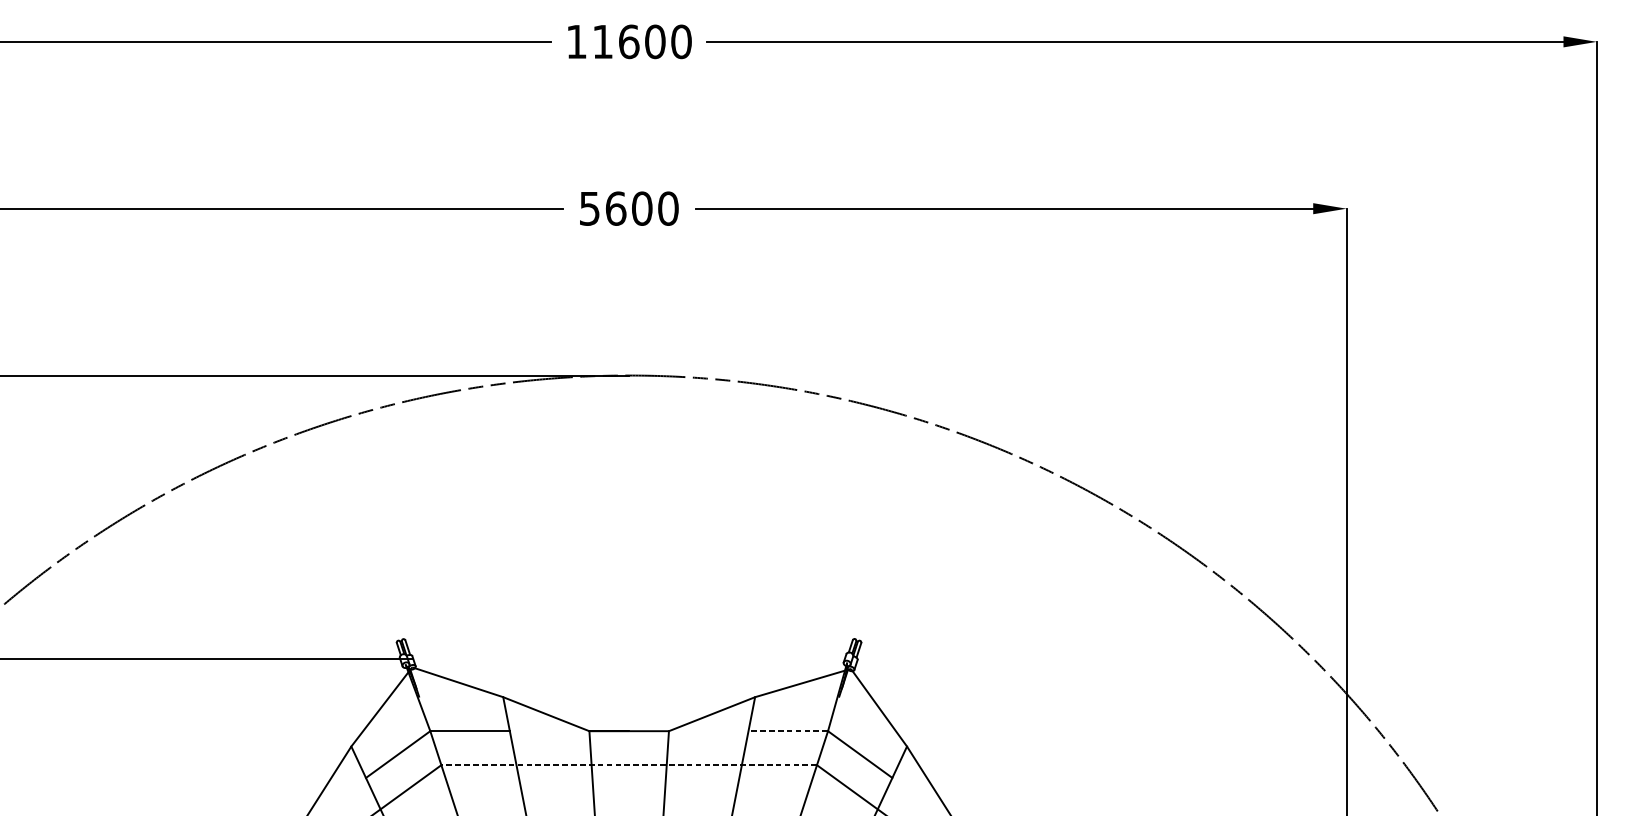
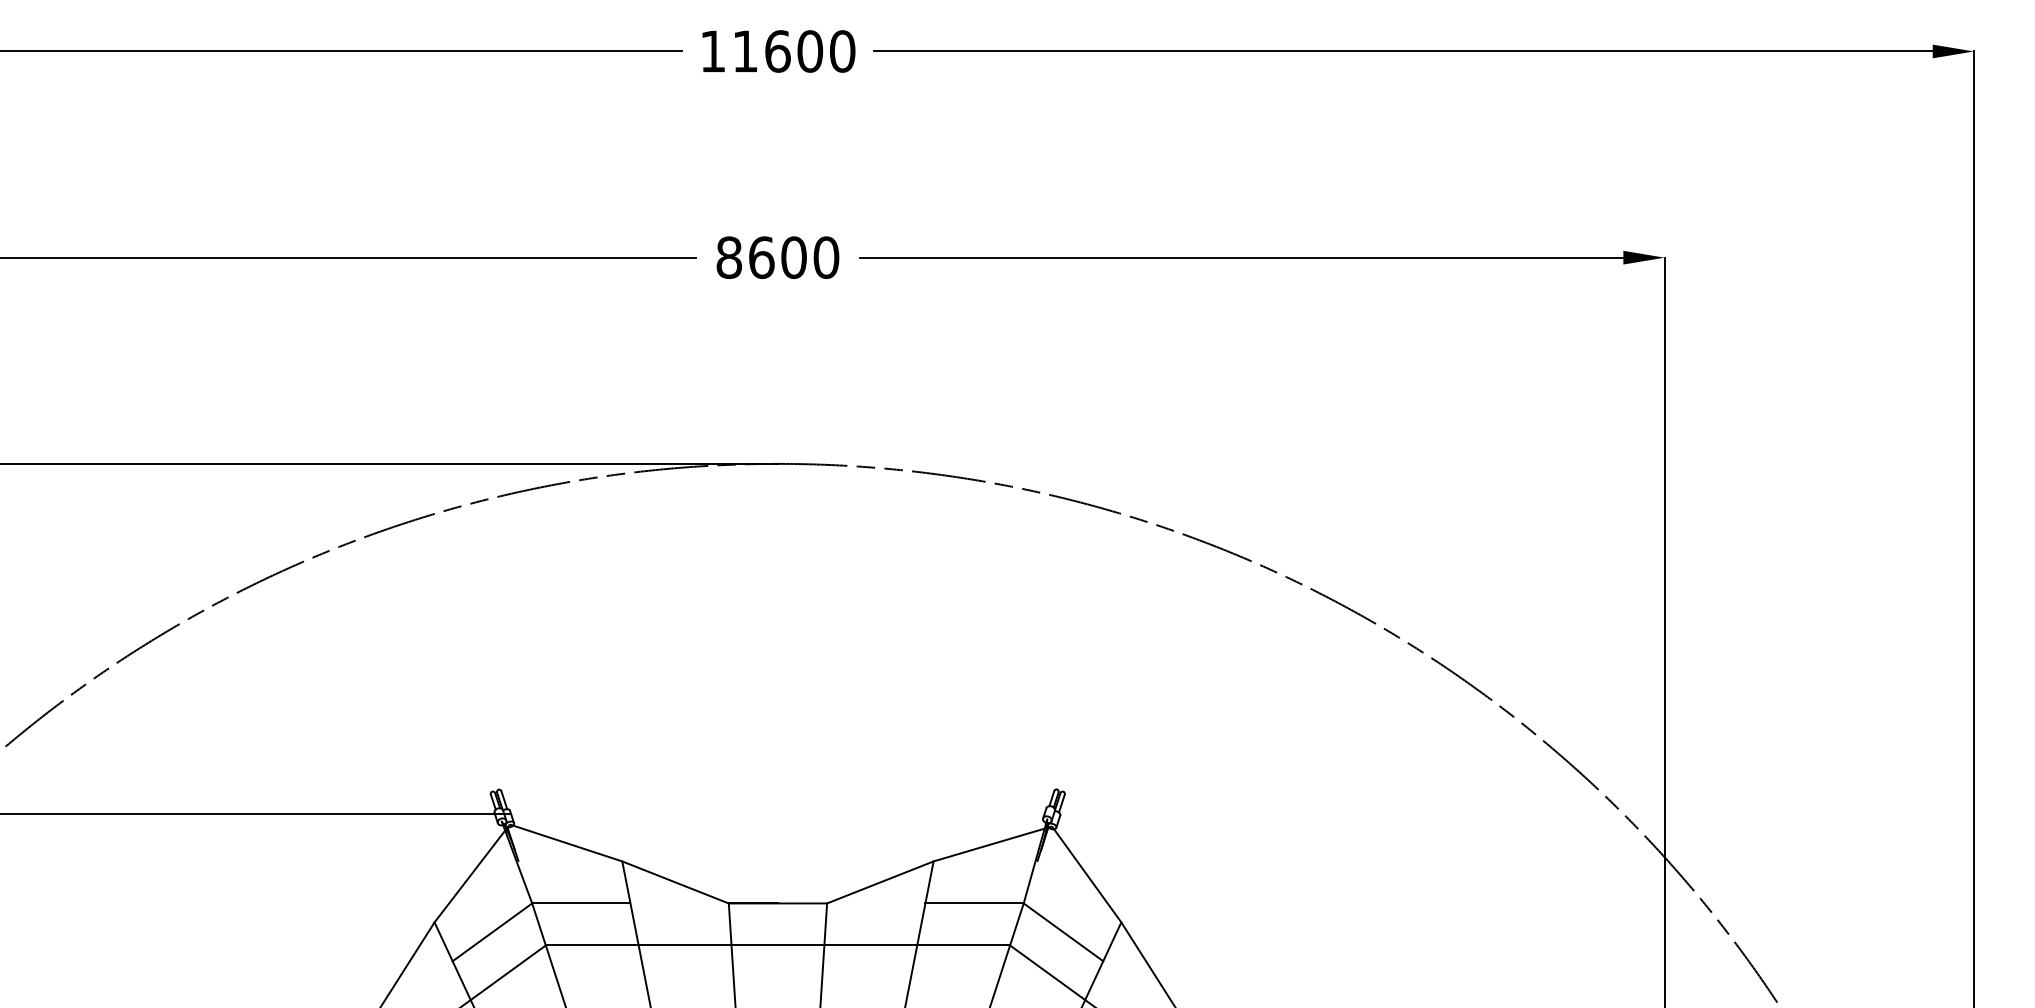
text: (589, 208) -> (729, 257), 5600 -> 8600
line: (788, 731) -> (974, 903), dashed -> solid
line: (628, 765) -> (777, 945), dashed -> solid

